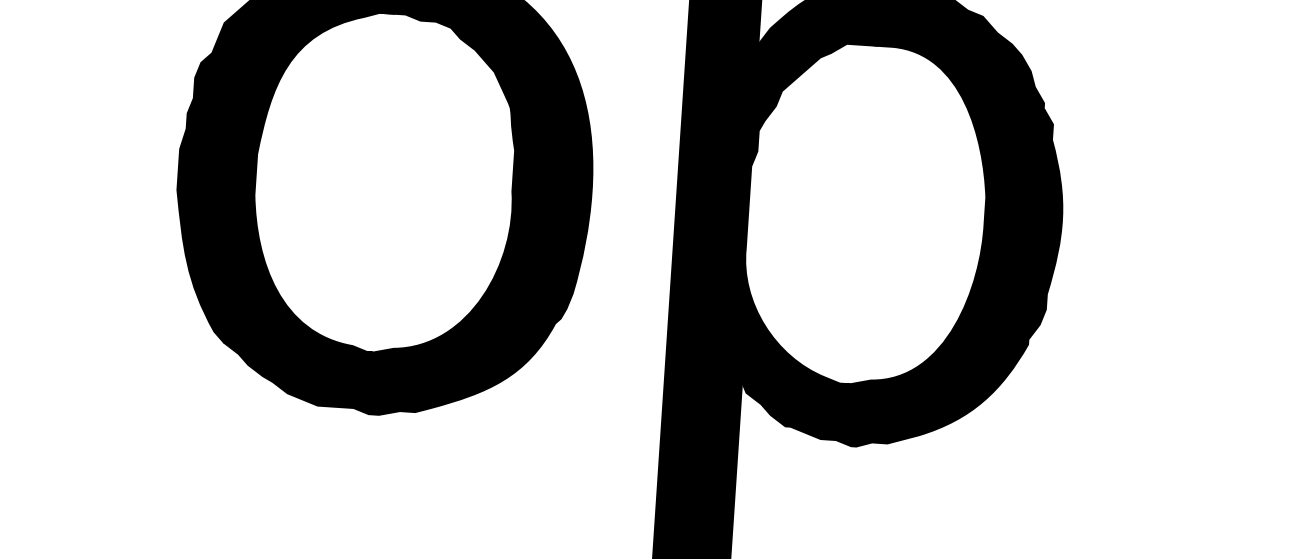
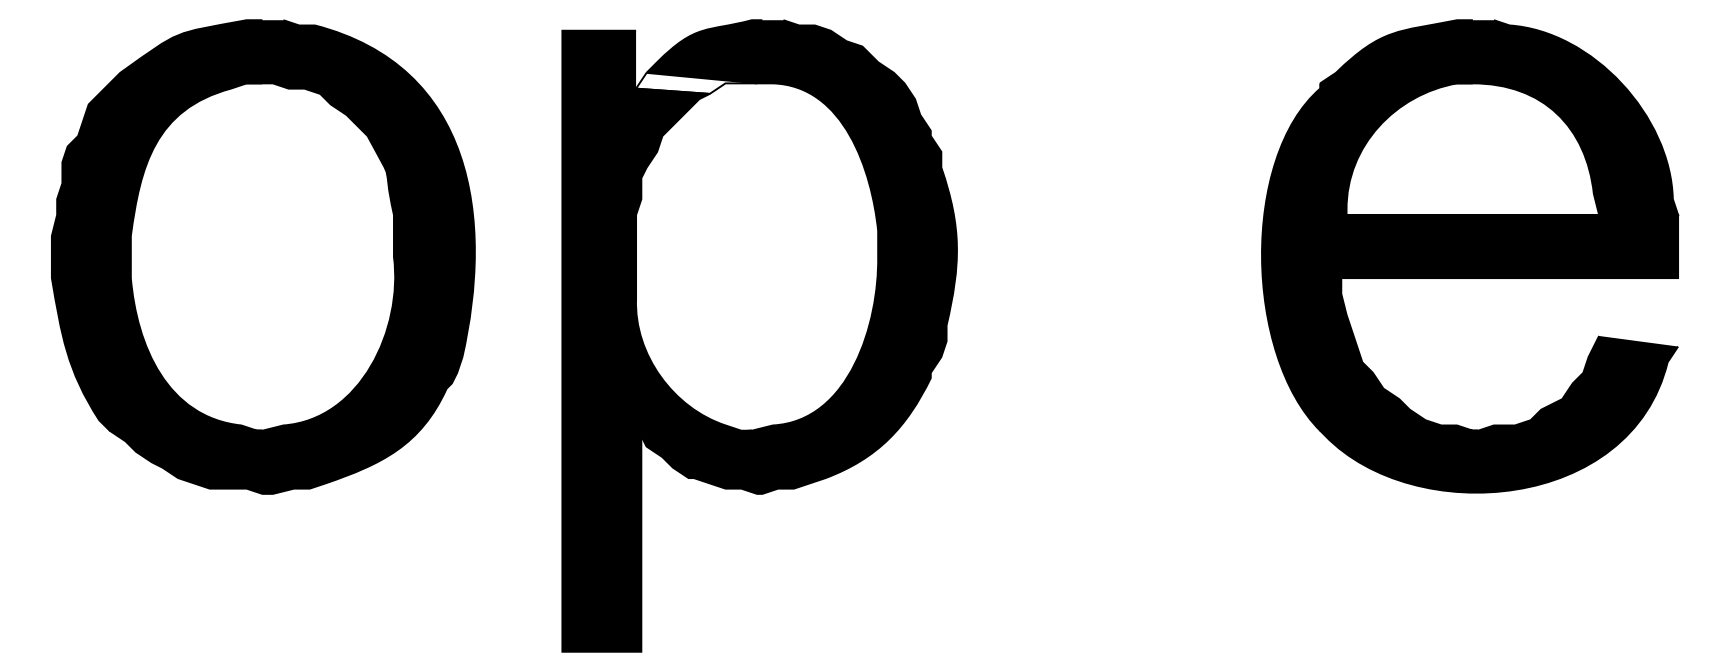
fill: (818, 41) -> (696, 82), removed

